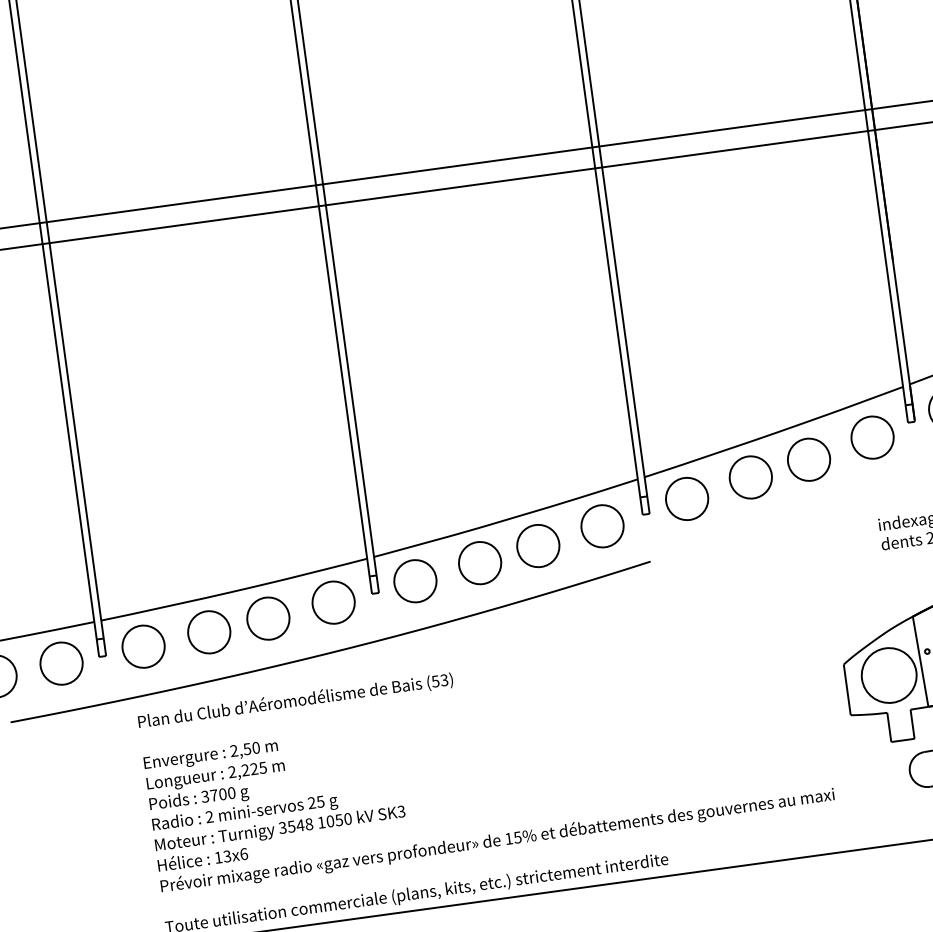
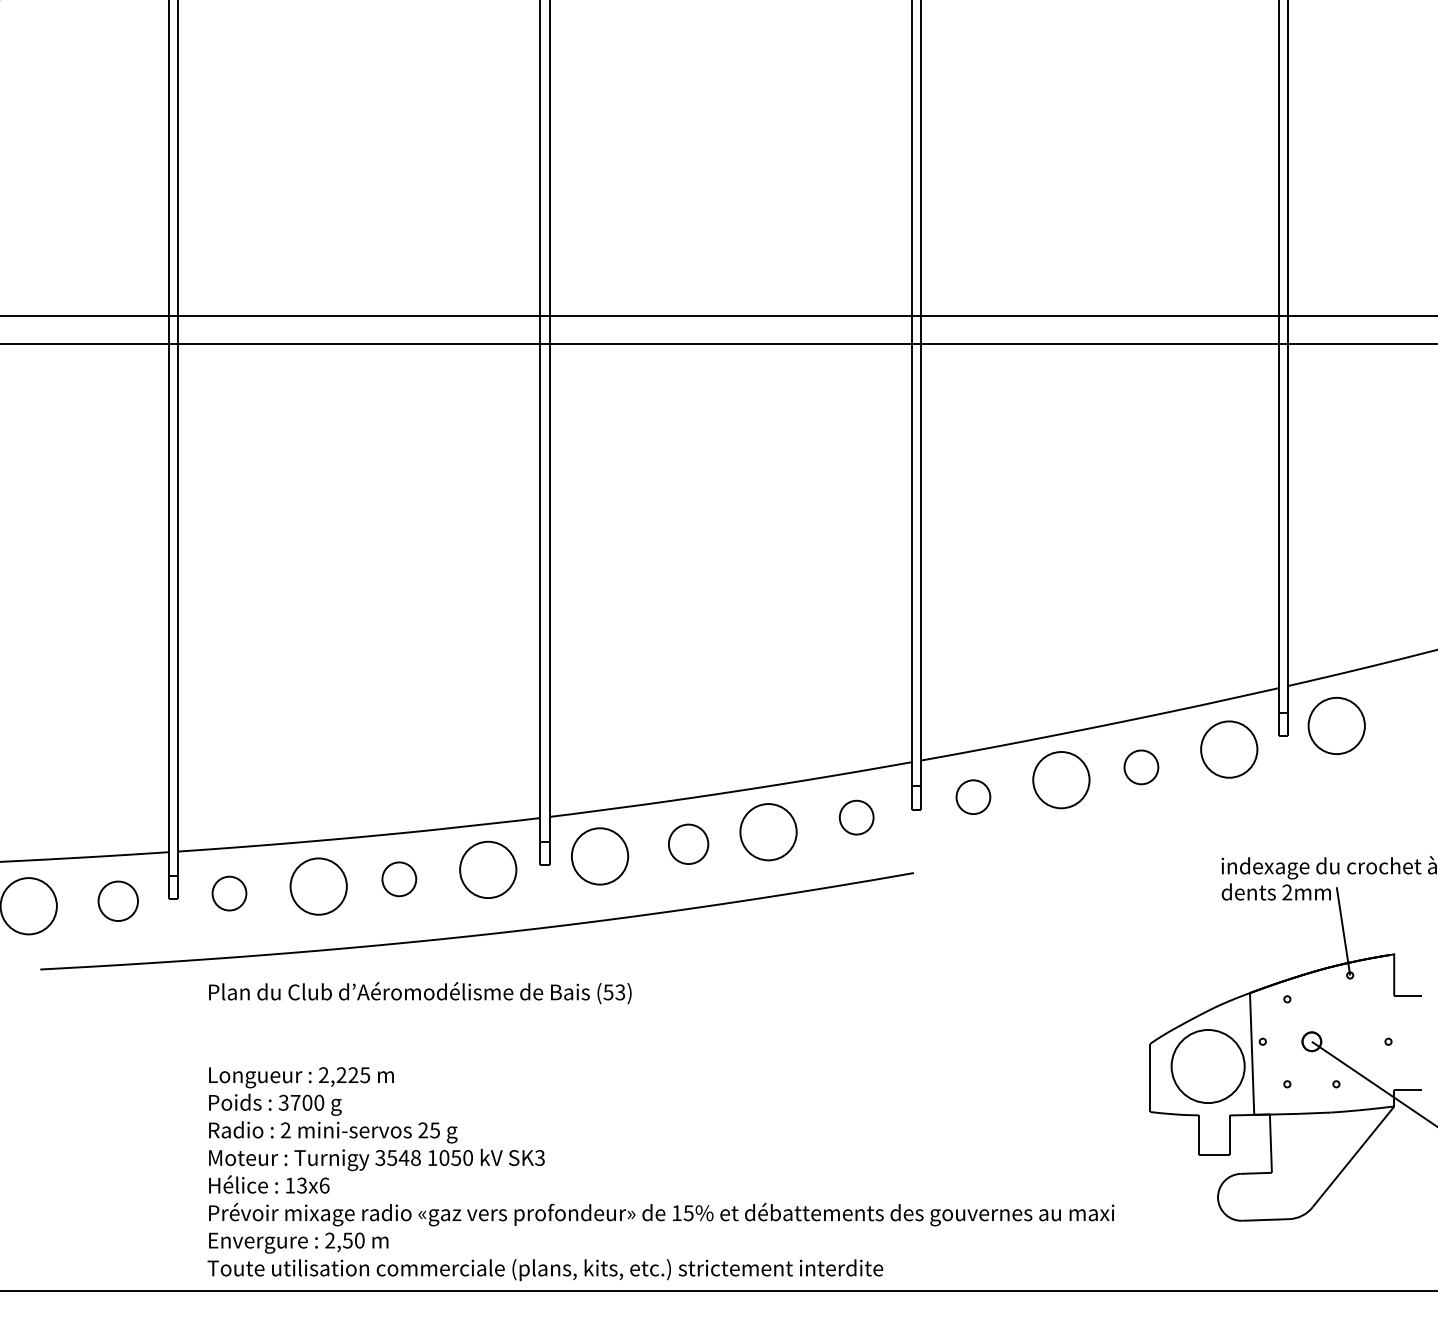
part: (809, 459) -> (1141, 767), size x0.6
part: (687, 499) -> (973, 797), size x0.6
part: (602, 526) -> (856, 817), size x0.6
part: (480, 563) -> (688, 844), size x0.7
part: (268, 618) -> (399, 879), size x0.6
part: (143, 646) -> (229, 893), size x0.6
part: (61, 663) -> (118, 901), size x0.7
text: (210, 755) -> (298, 1242), moved

